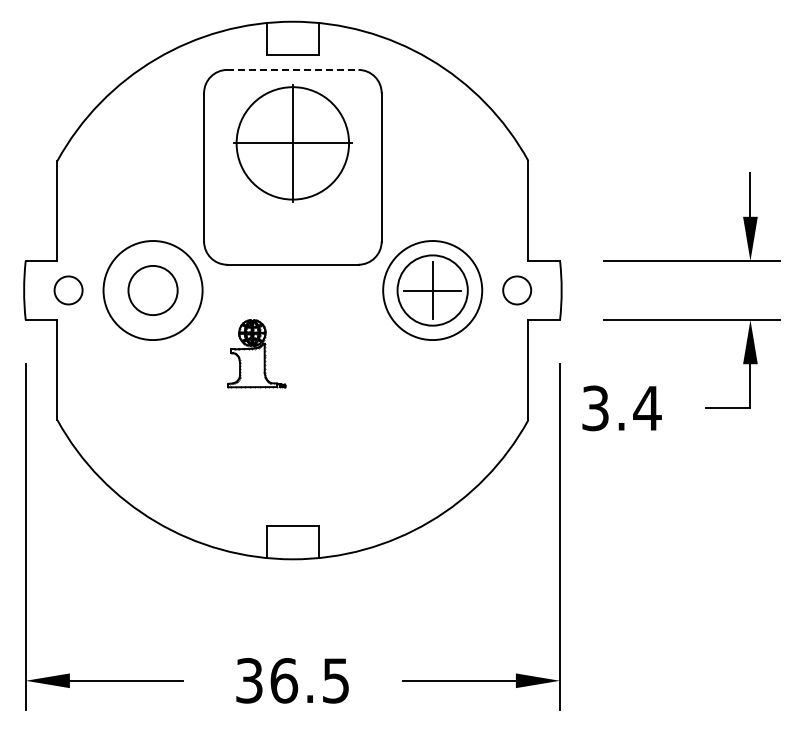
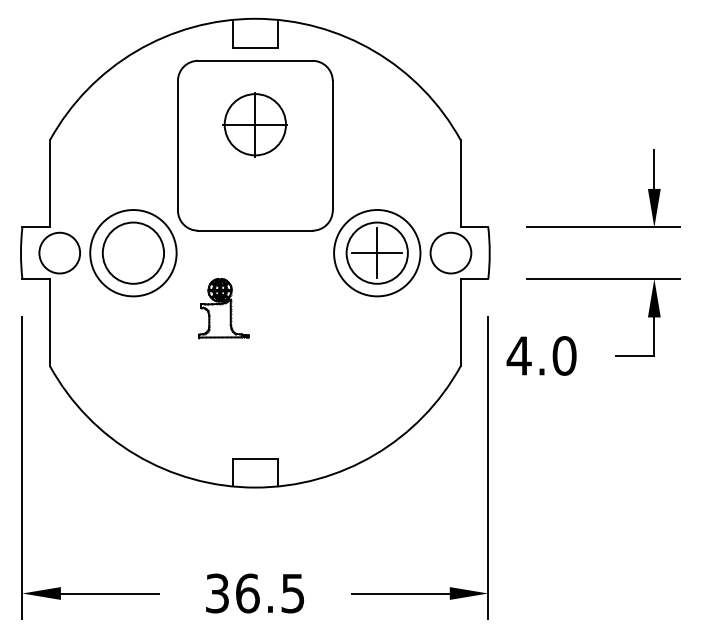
line: (292, 69) -> (255, 60), dashed -> solid
part: (292, 142) -> (255, 124), size x0.62
circle: (68, 290) -> (59, 253), size x1.67
circle: (152, 290) -> (132, 253), size x1.43
circle: (516, 290) -> (450, 253), size x1.67
text: (621, 408) -> (541, 356), 3.4 -> 4.0

